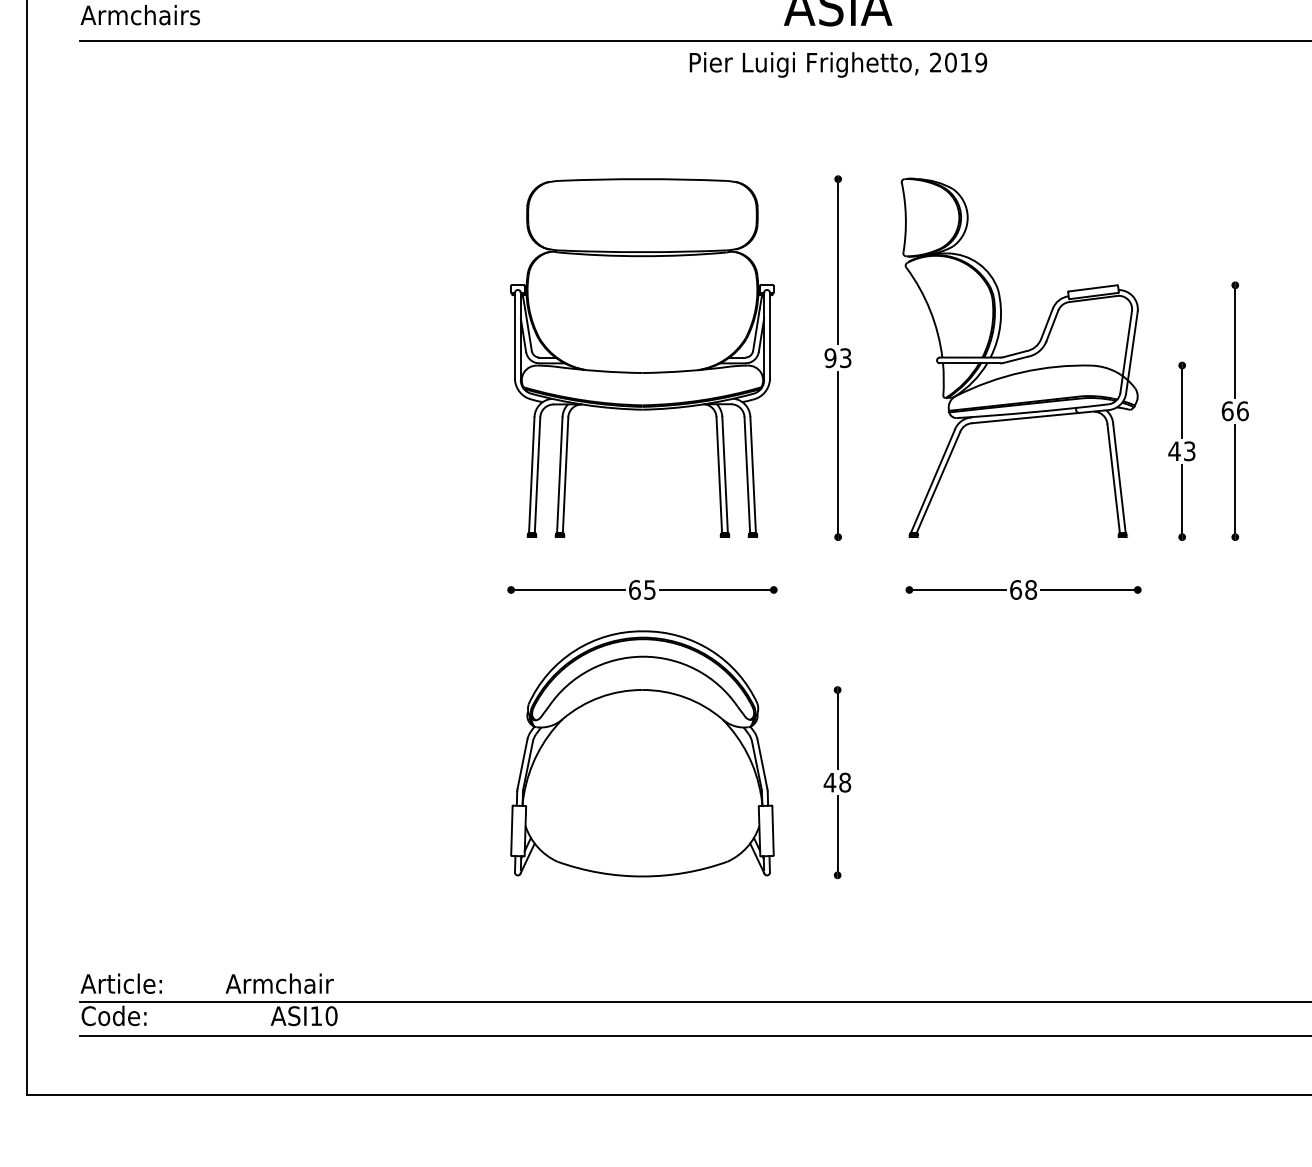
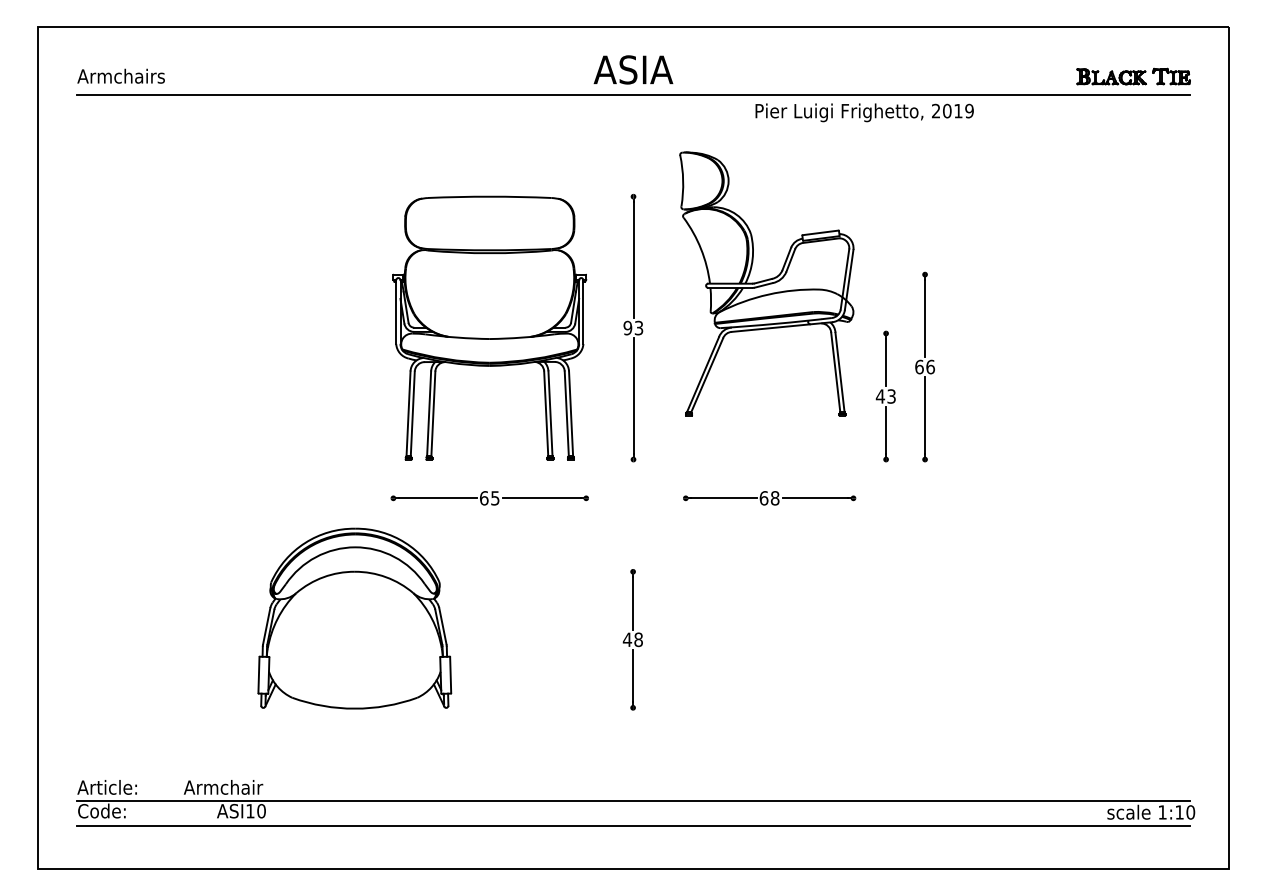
text: (838, 64) -> (864, 112), moved
part: (1019, 357) -> (766, 283), moved
part: (642, 753) -> (354, 618), moved

